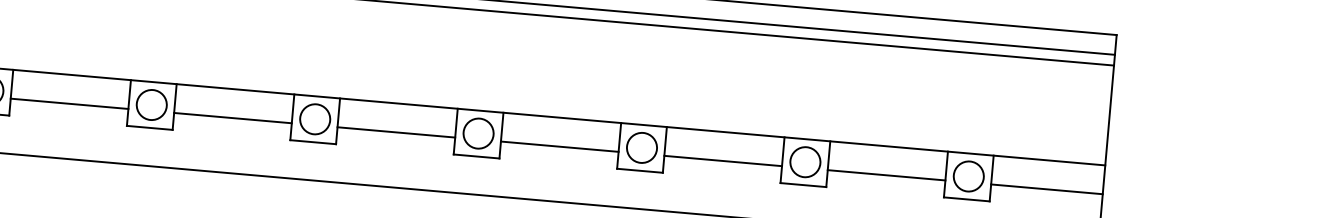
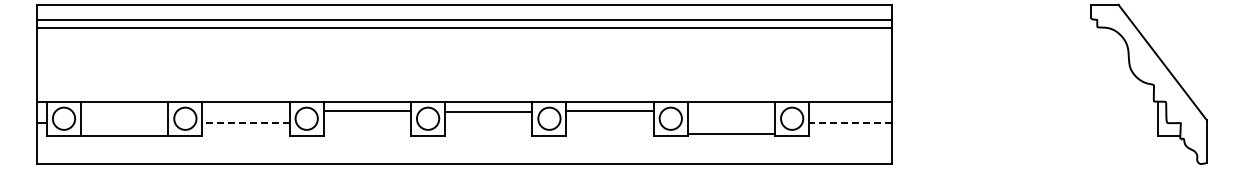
line: (69, 104) -> (124, 136), moved
line: (233, 118) -> (246, 123), solid -> dashed
line: (396, 132) -> (367, 111), moved
line: (559, 147) -> (488, 112), moved
line: (722, 161) -> (609, 111), moved
line: (886, 175) -> (731, 134), moved
line: (1046, 189) -> (850, 123), solid -> dashed

